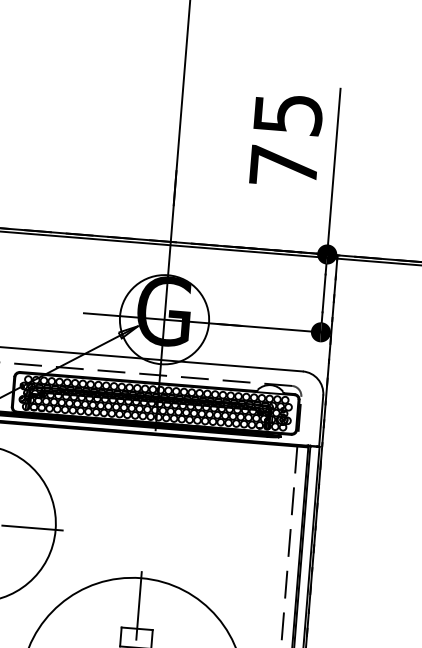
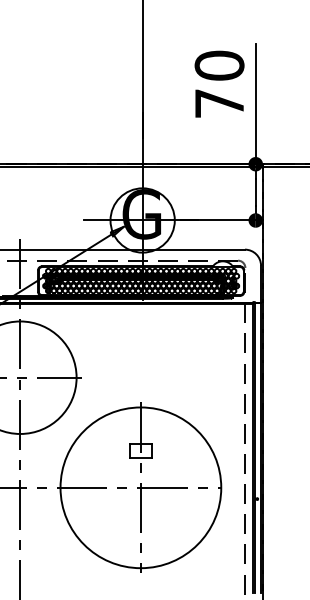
text: (288, 113) -> (219, 65), 75 -> 70

